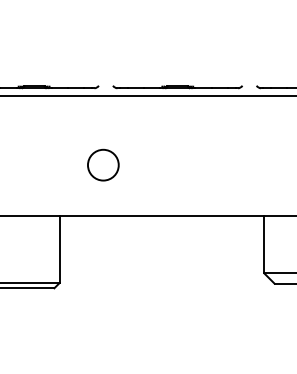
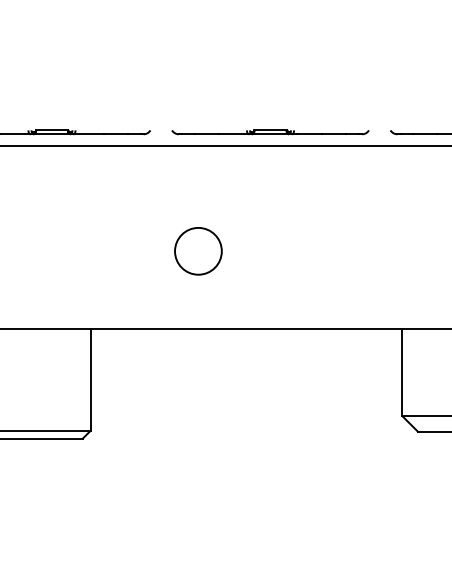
circle: (103, 164) -> (198, 250), moved

